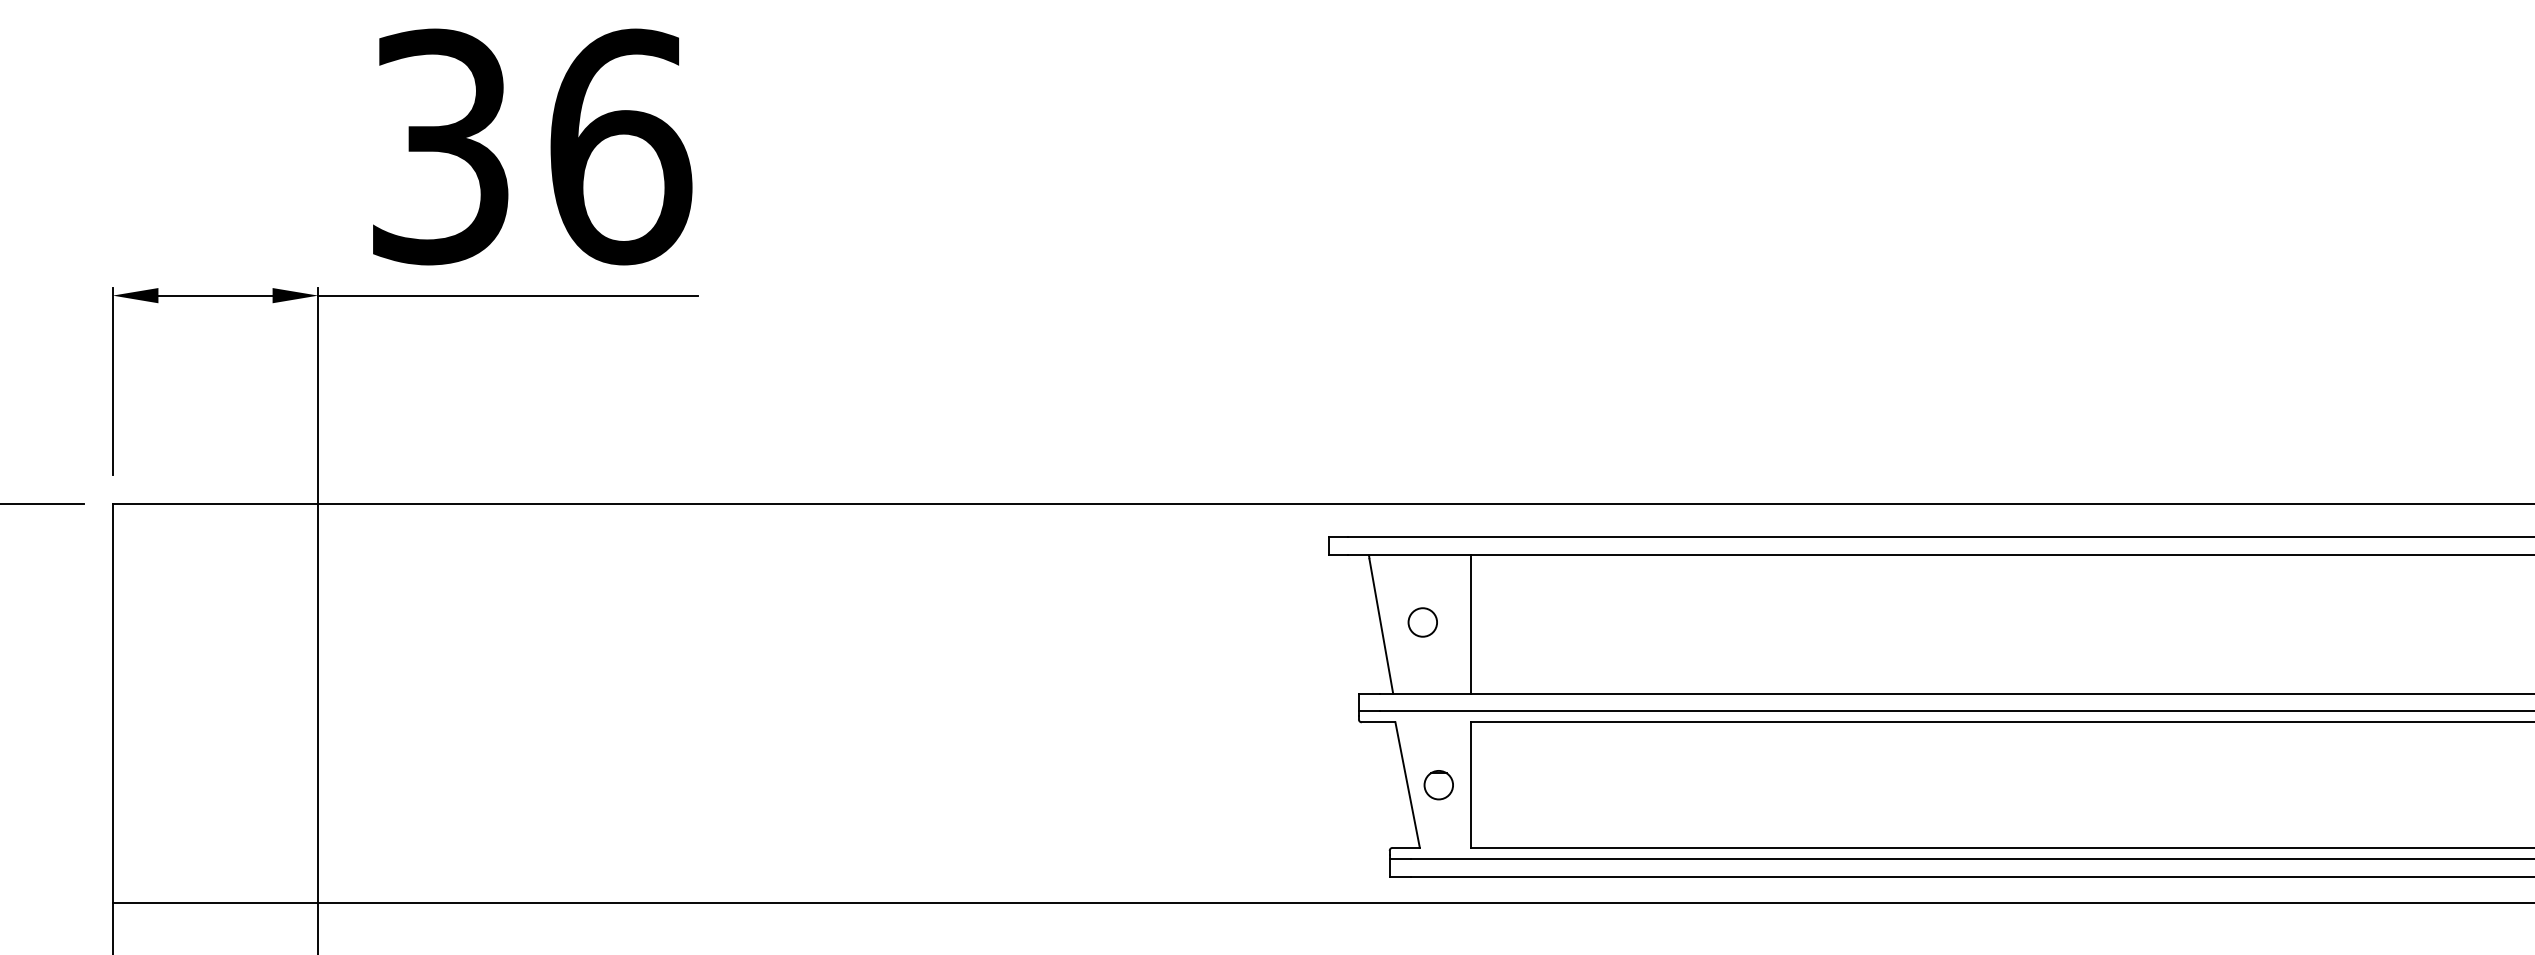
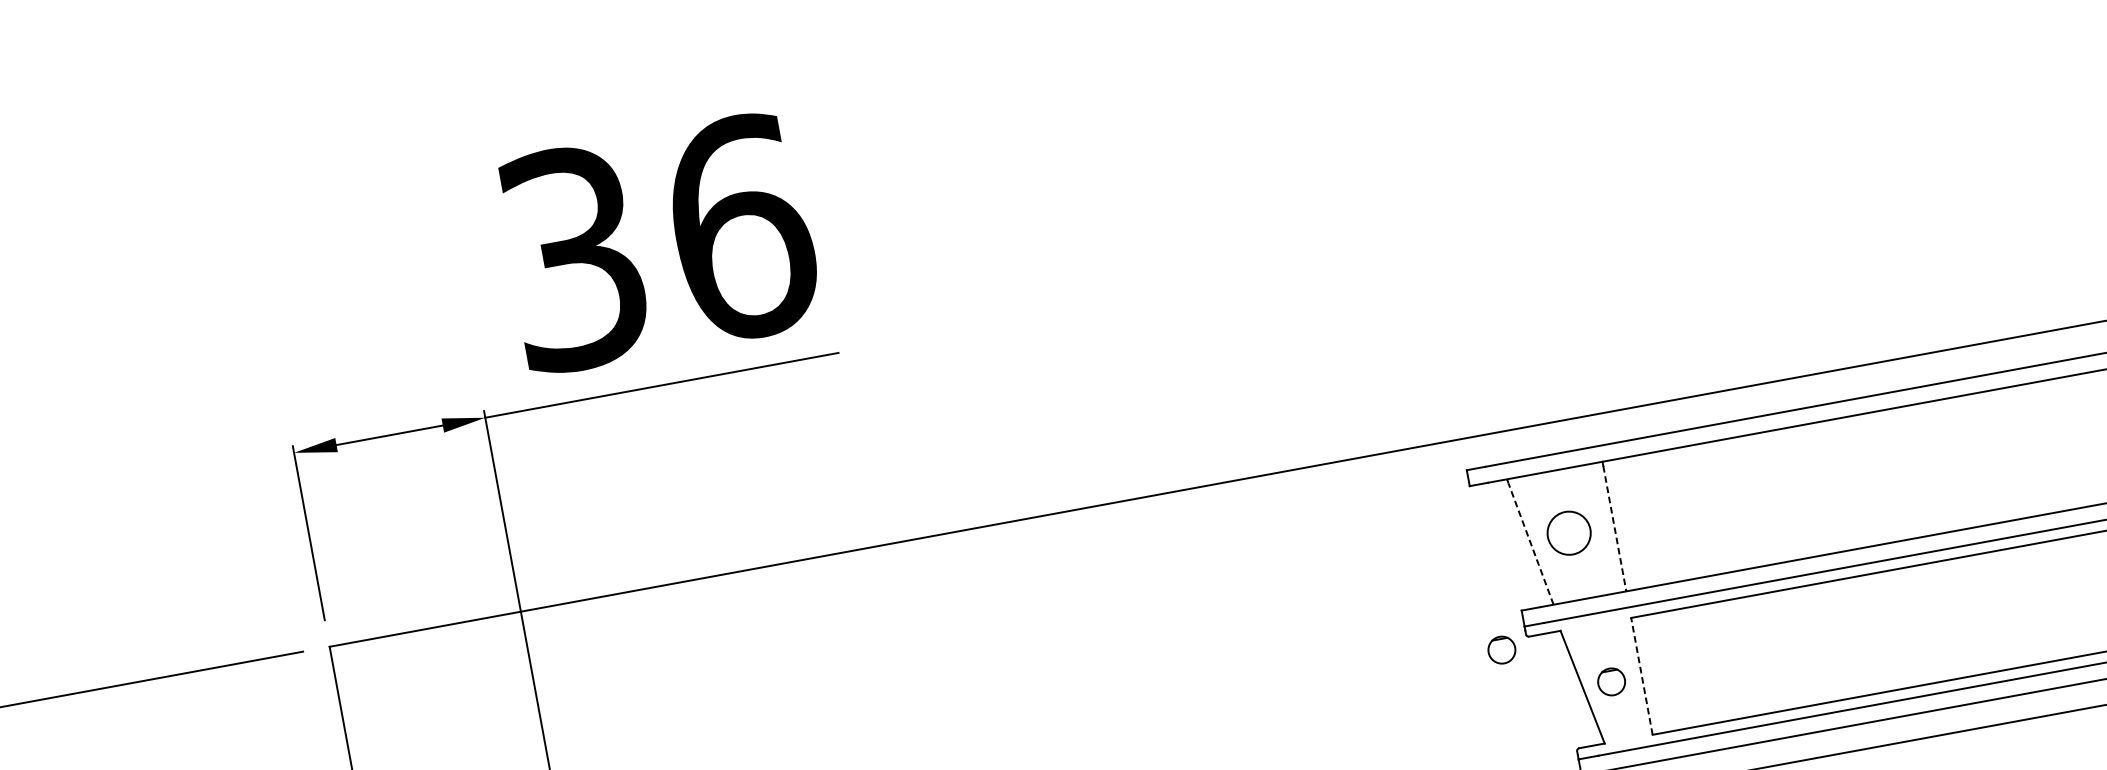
circle: (1422, 622) -> (1568, 533), size x1.6
line: (1381, 625) -> (1531, 543), solid -> dashed
line: (1471, 626) -> (1614, 528), solid -> dashed
circle: (1330, 731) -> (1501, 650), added
line: (1471, 785) -> (1642, 676), solid -> dashed

